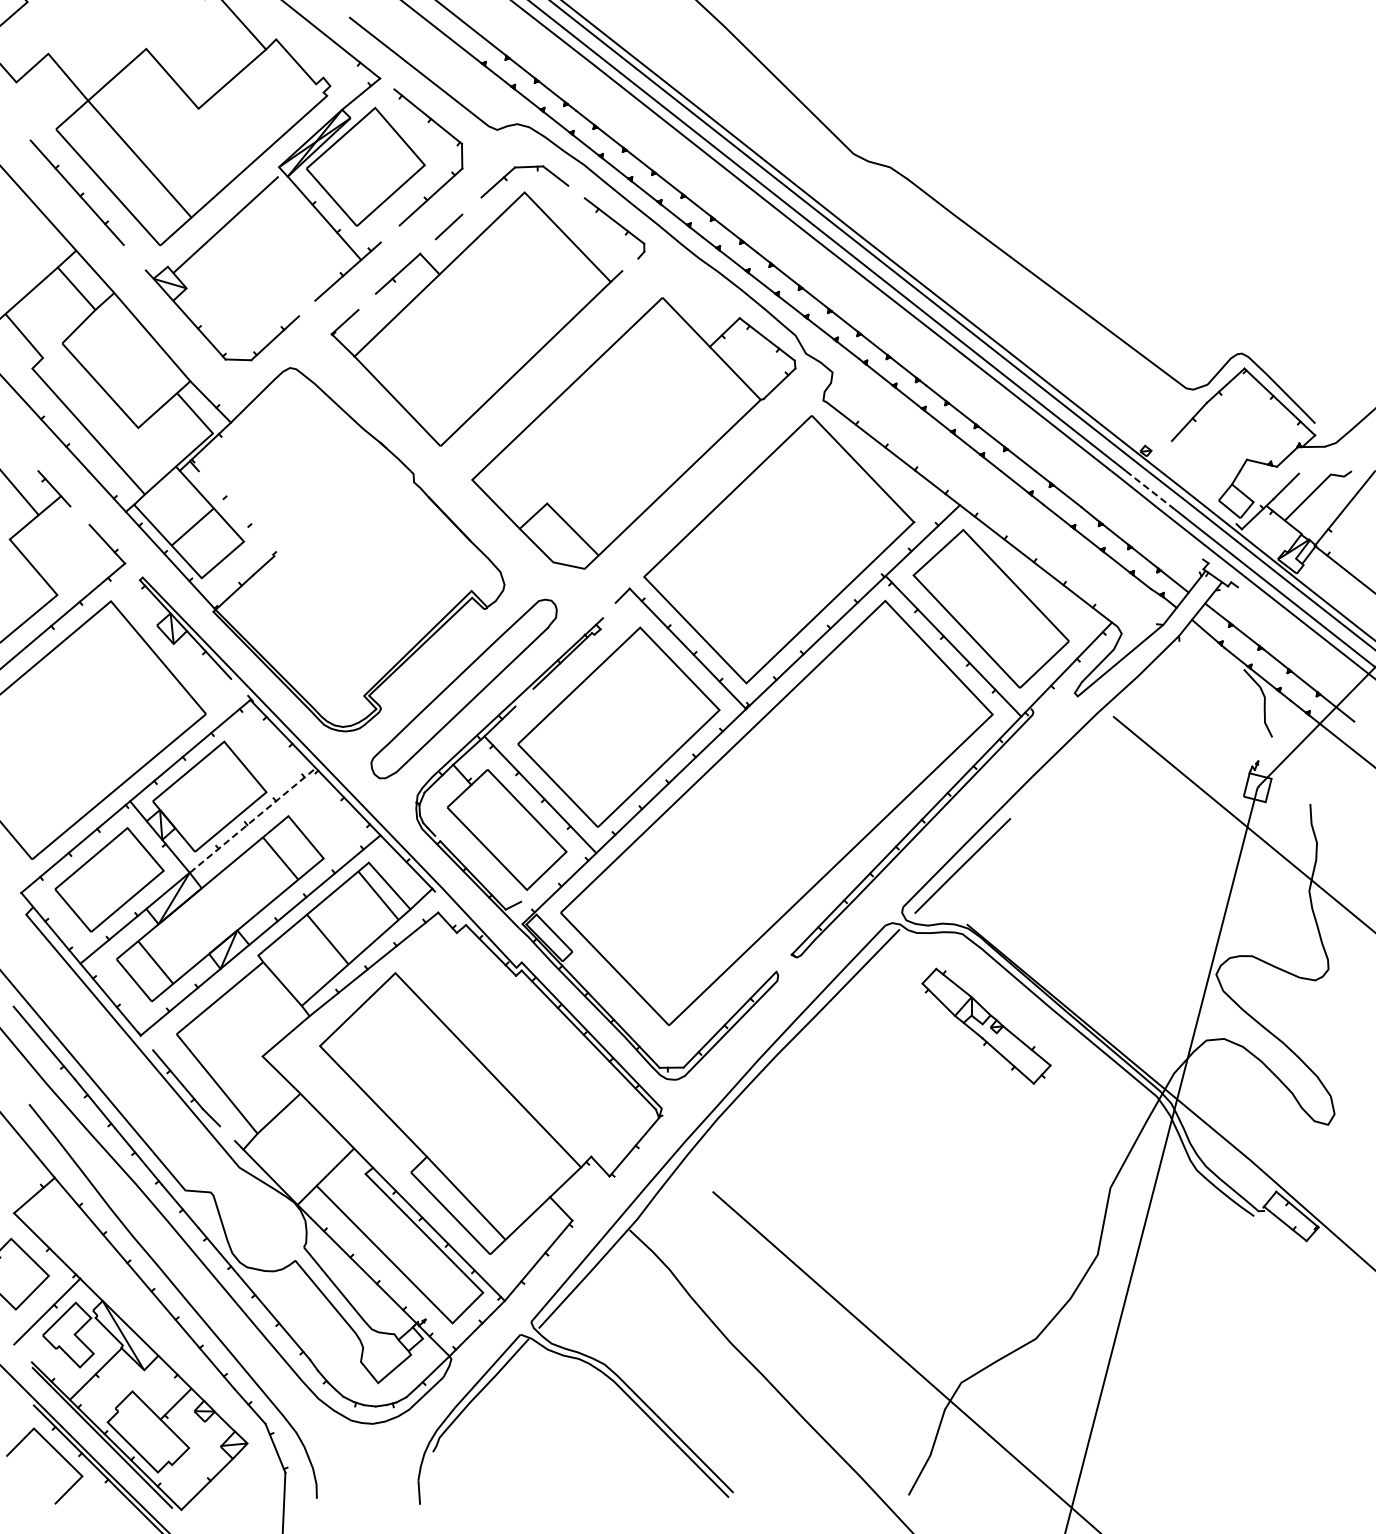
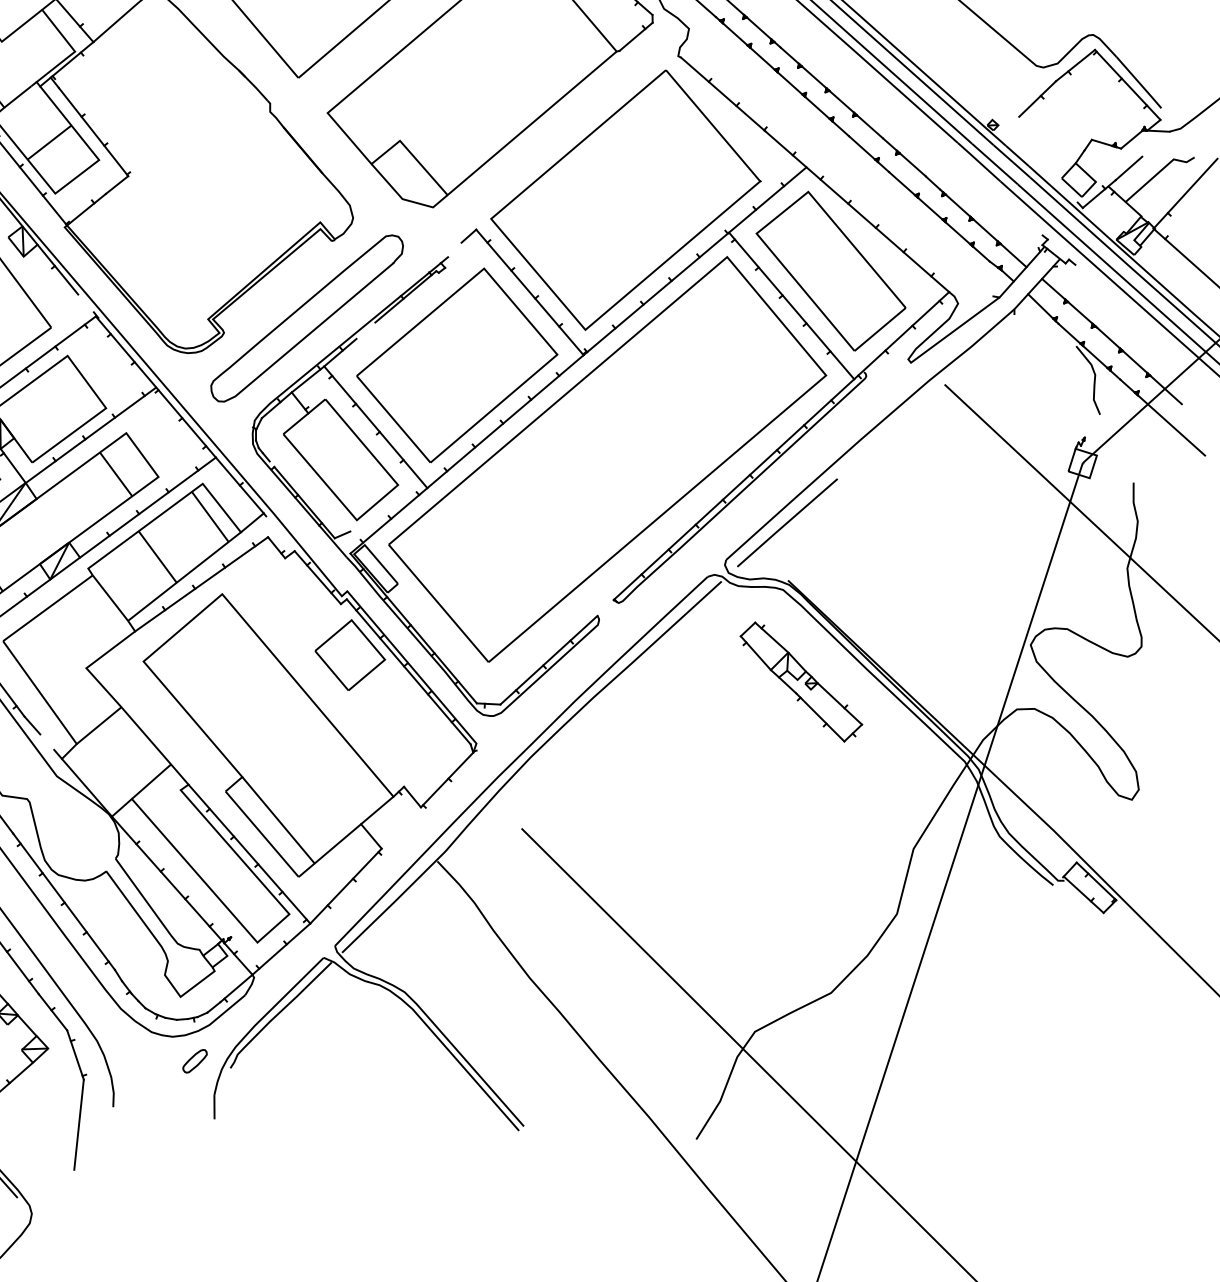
line: (1150, 490) -> (995, 164), dashed -> solid
line: (236, 513) -> (93, 131), added
line: (252, 820) -> (90, 435), dashed -> solid
part: (528, 1026) -> (350, 654), added
curve: (394, 1444) -> (192, 1058), added

